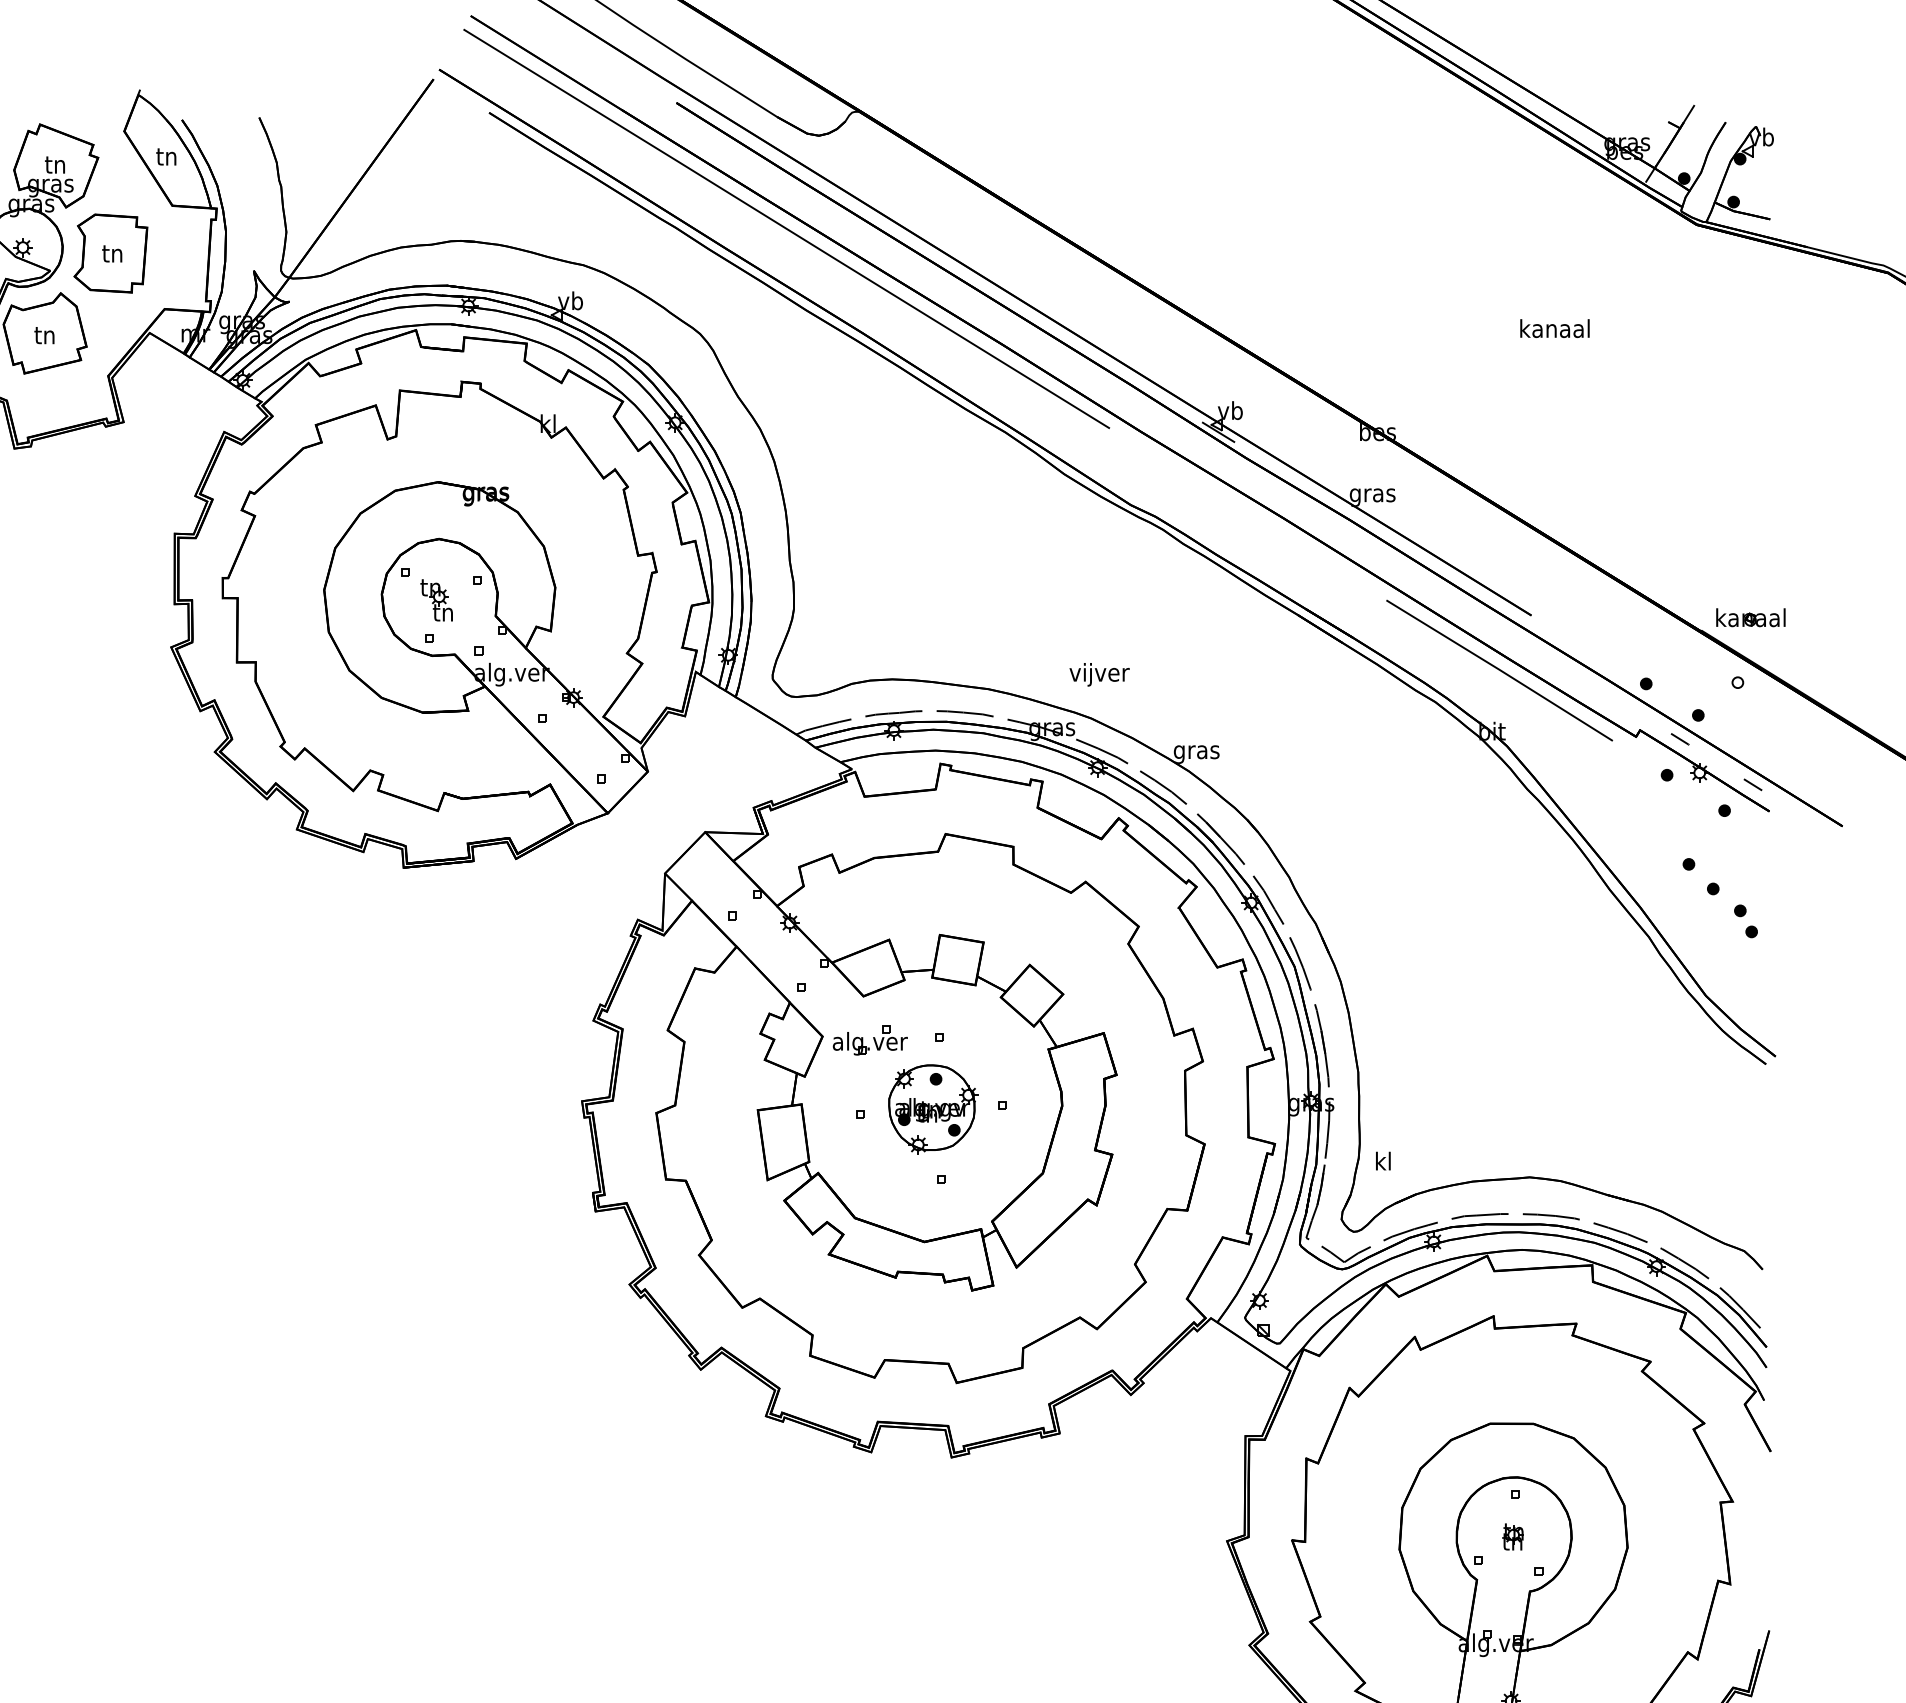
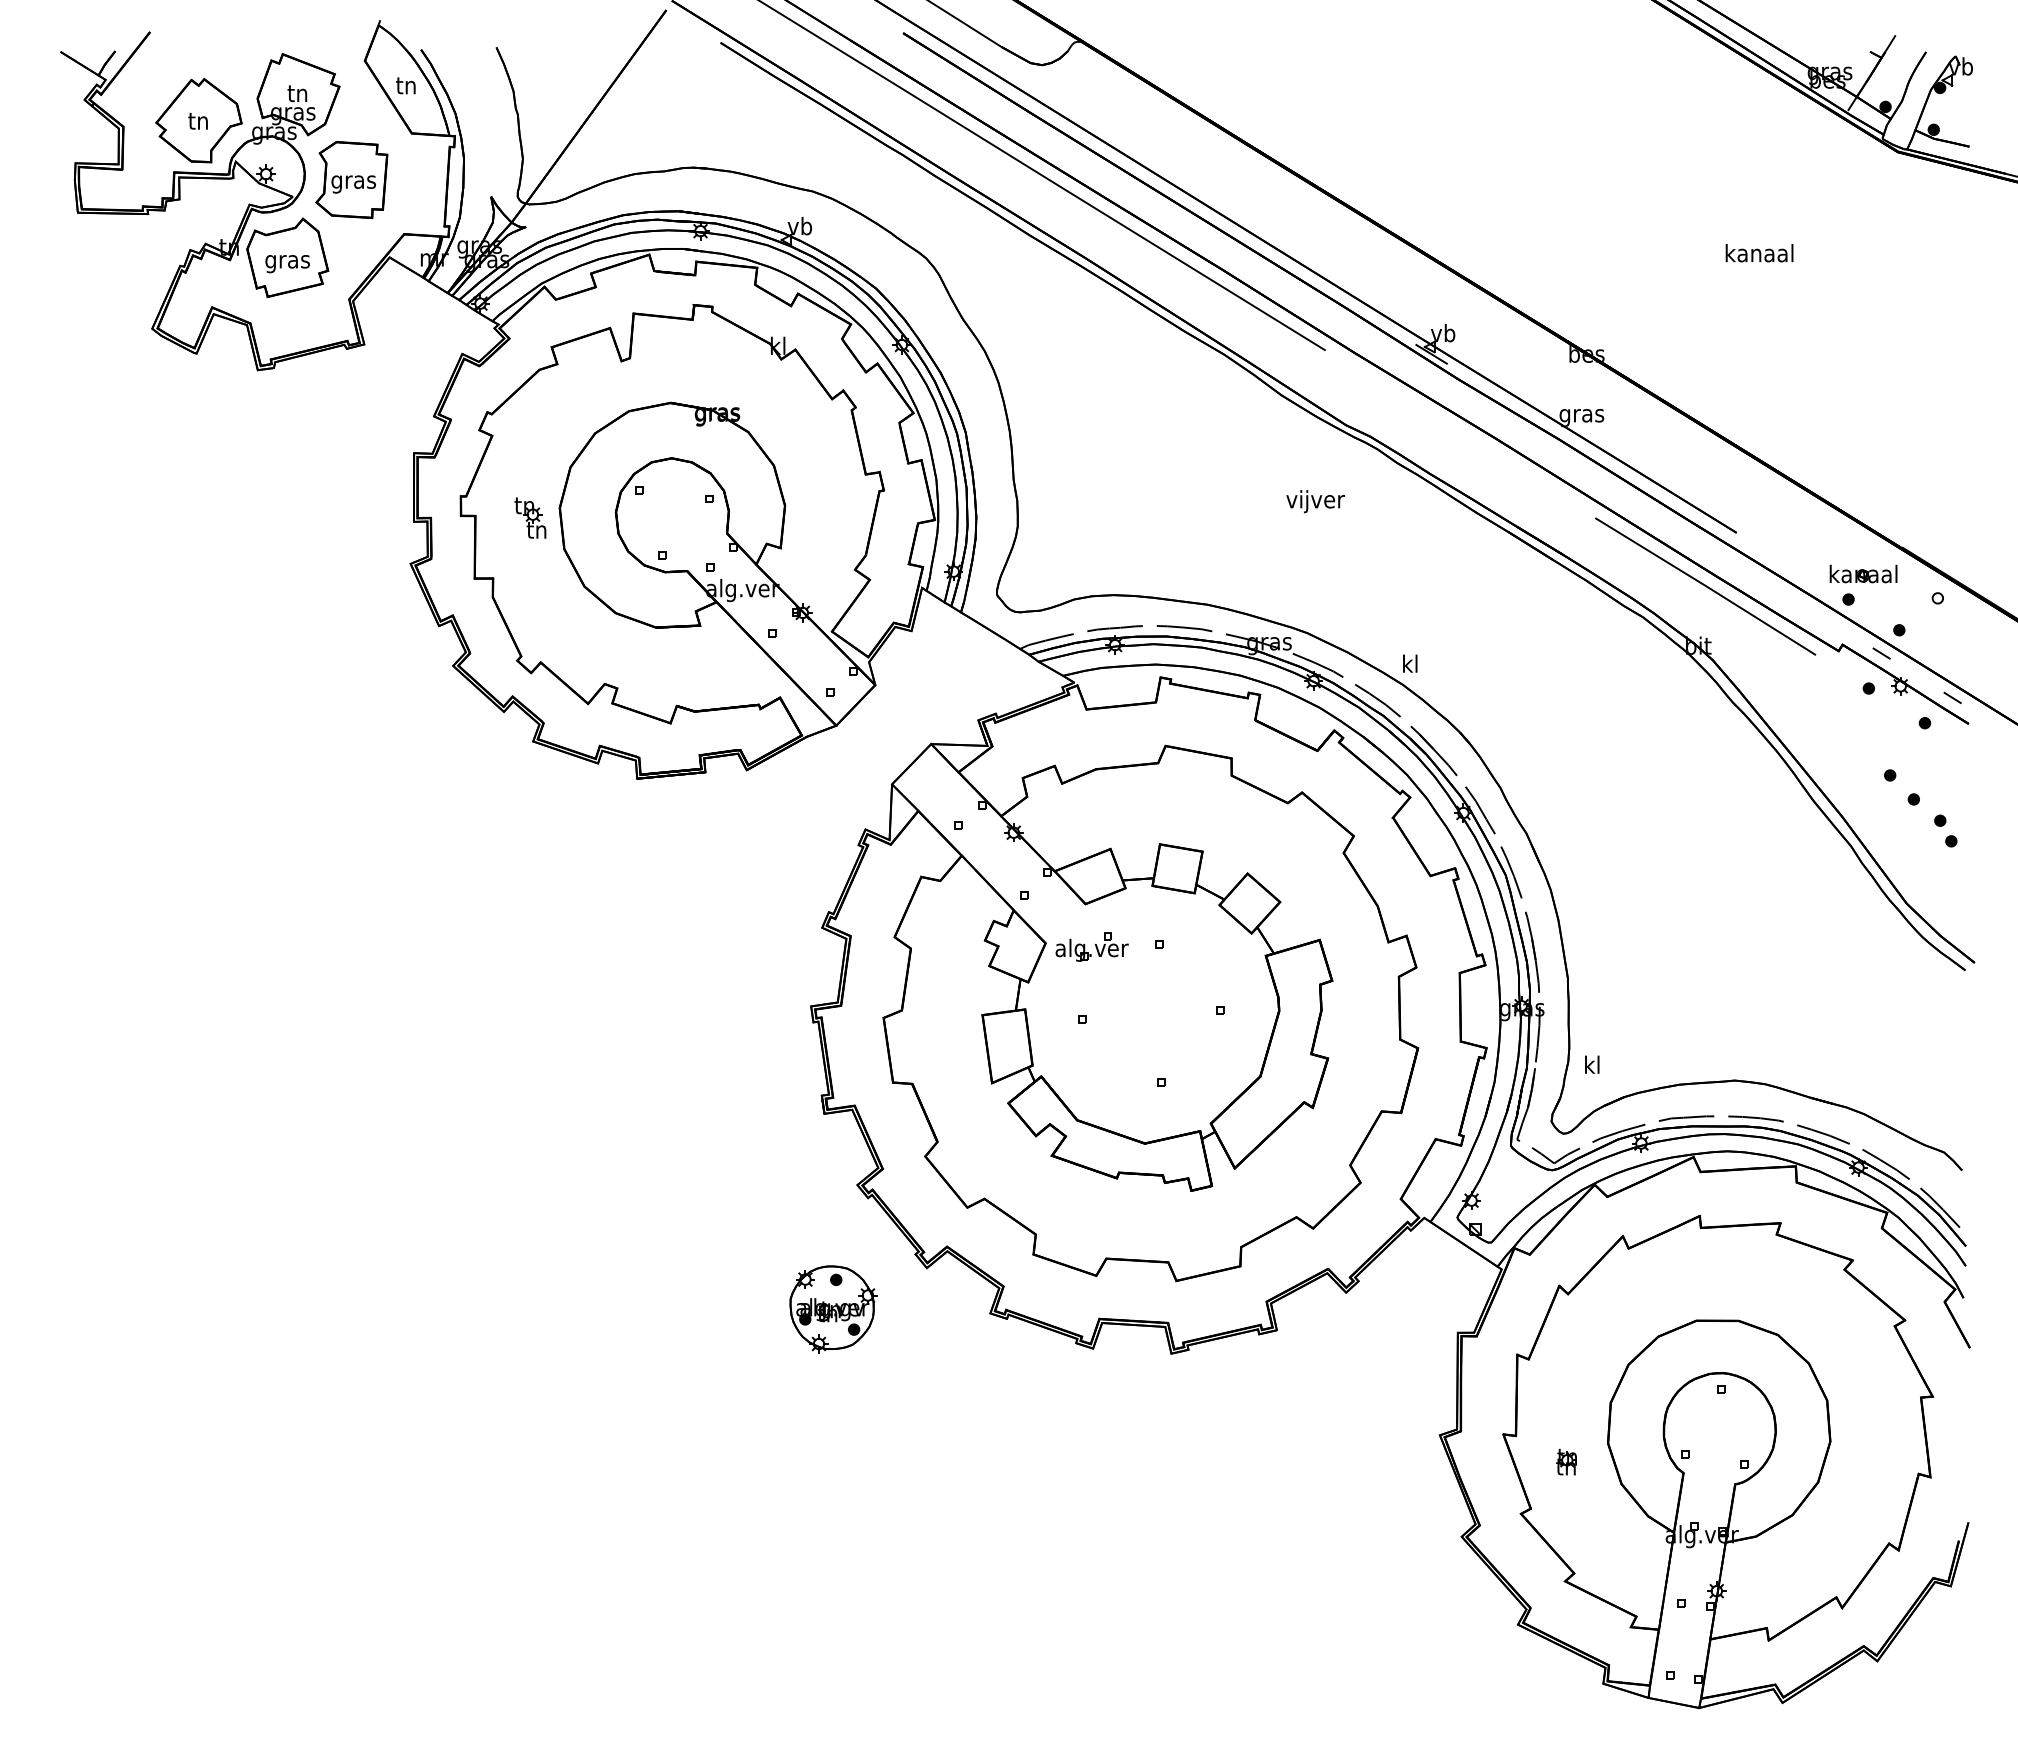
text: (112, 256) -> (353, 182), tn -> gras
text: (44, 338) -> (287, 262), tn -> gras
part: (436, 599) -> (530, 517), moved
part: (1750, 617) -> (1863, 573), moved
text: (1099, 674) -> (1315, 501), moved
text: (1196, 751) -> (1410, 665), gras -> kl
part: (933, 1109) -> (833, 1309), moved
part: (1512, 1537) -> (1566, 1462), moved

